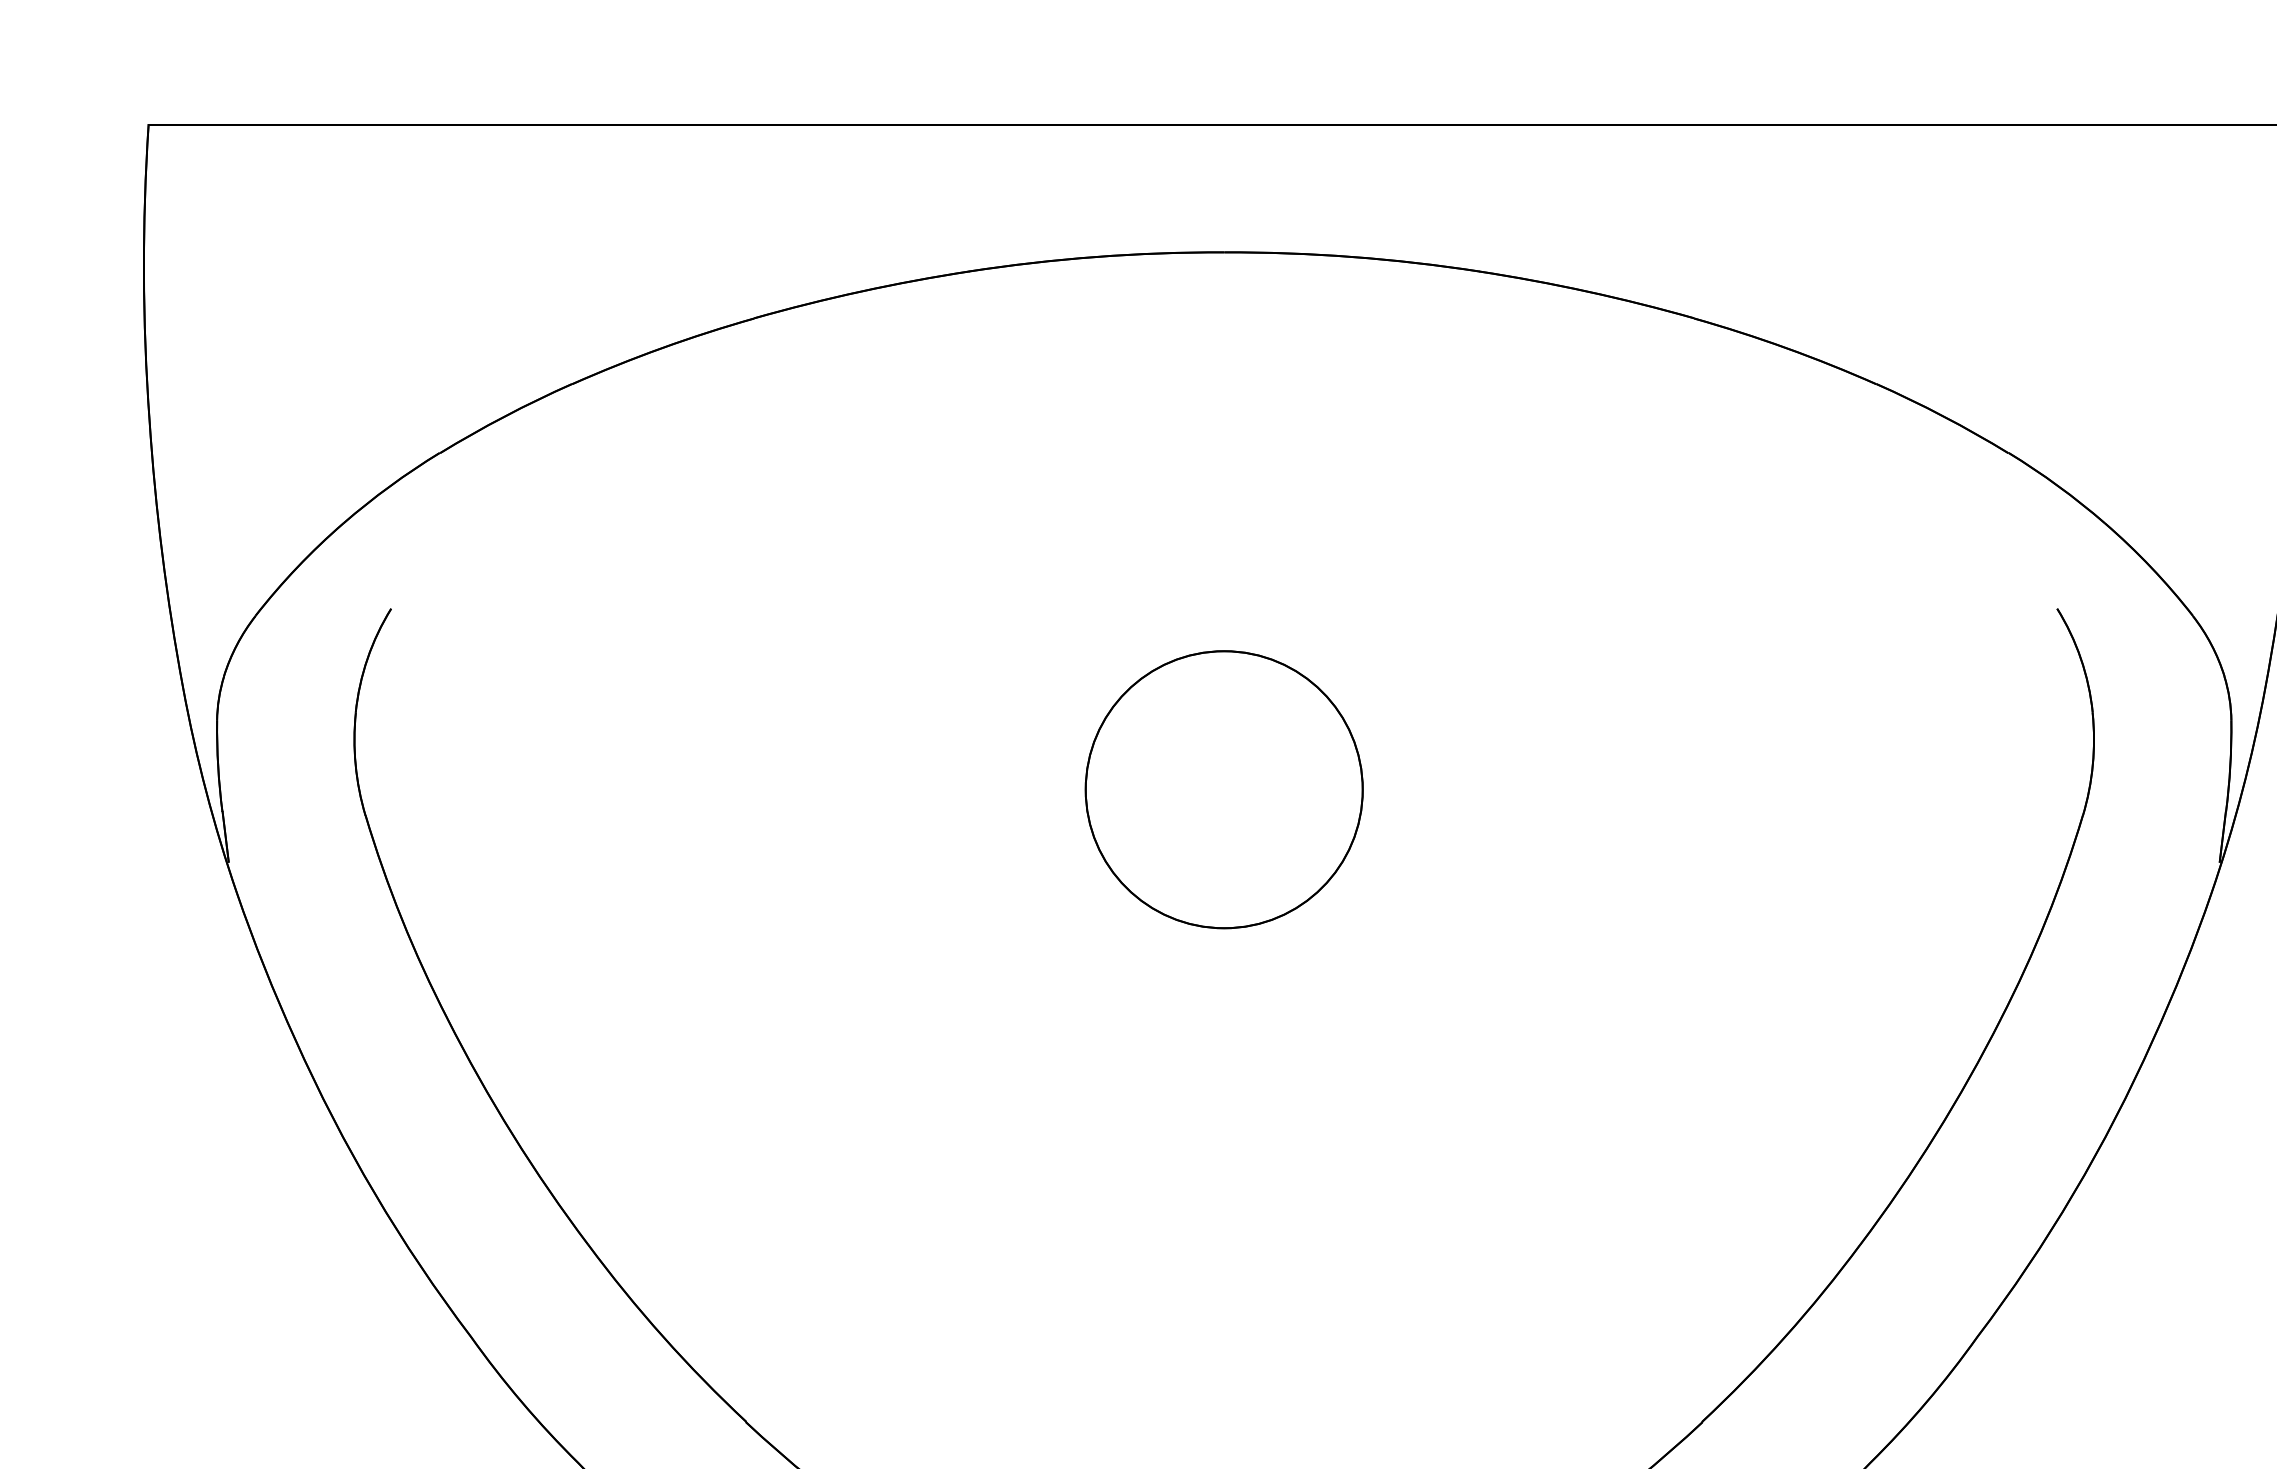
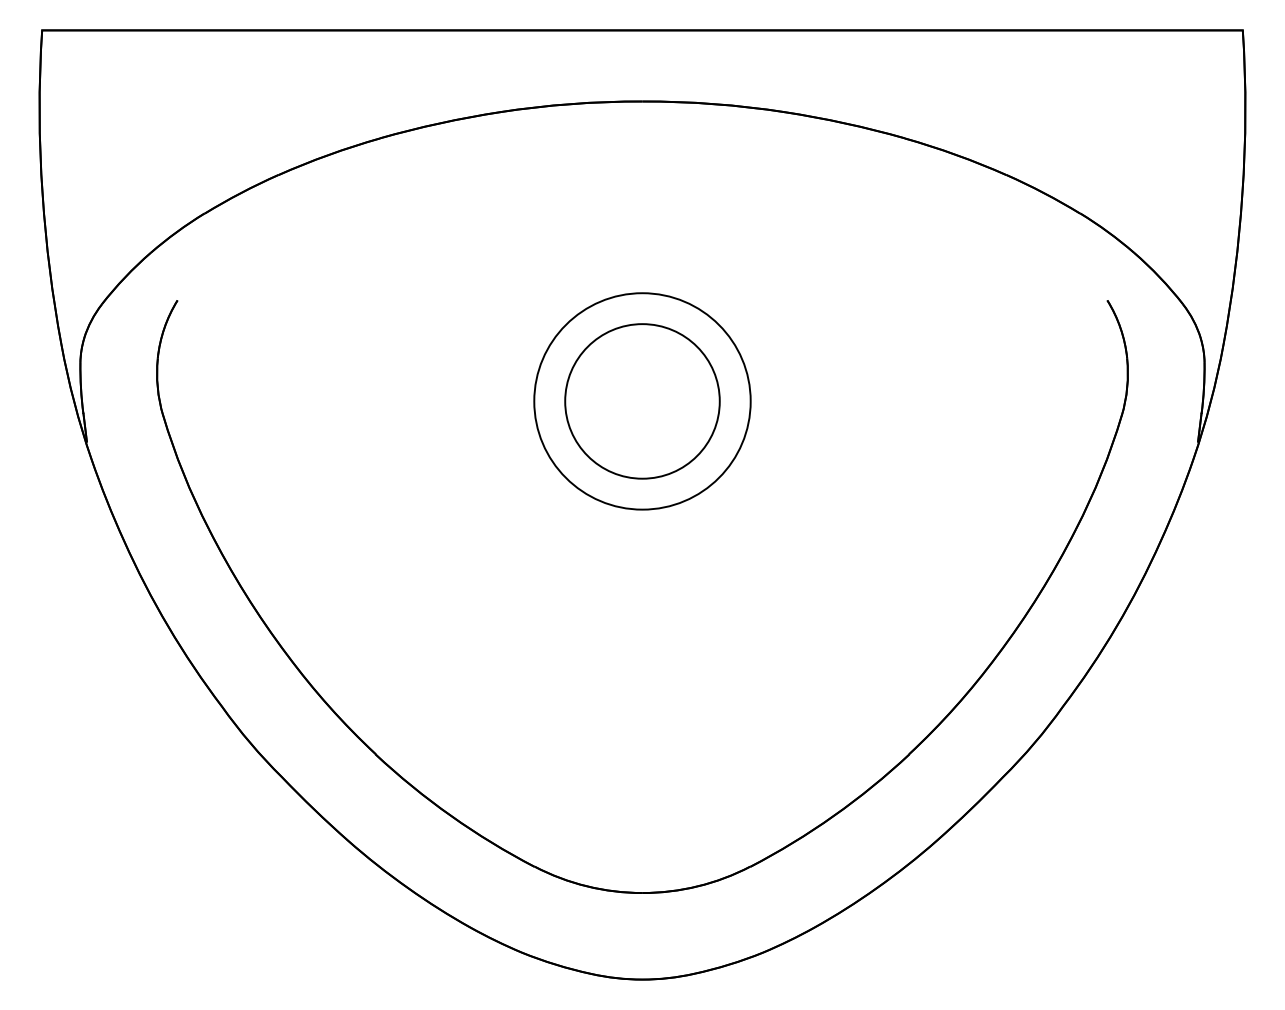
circle: (1224, 789) -> (642, 401), size x1.4

